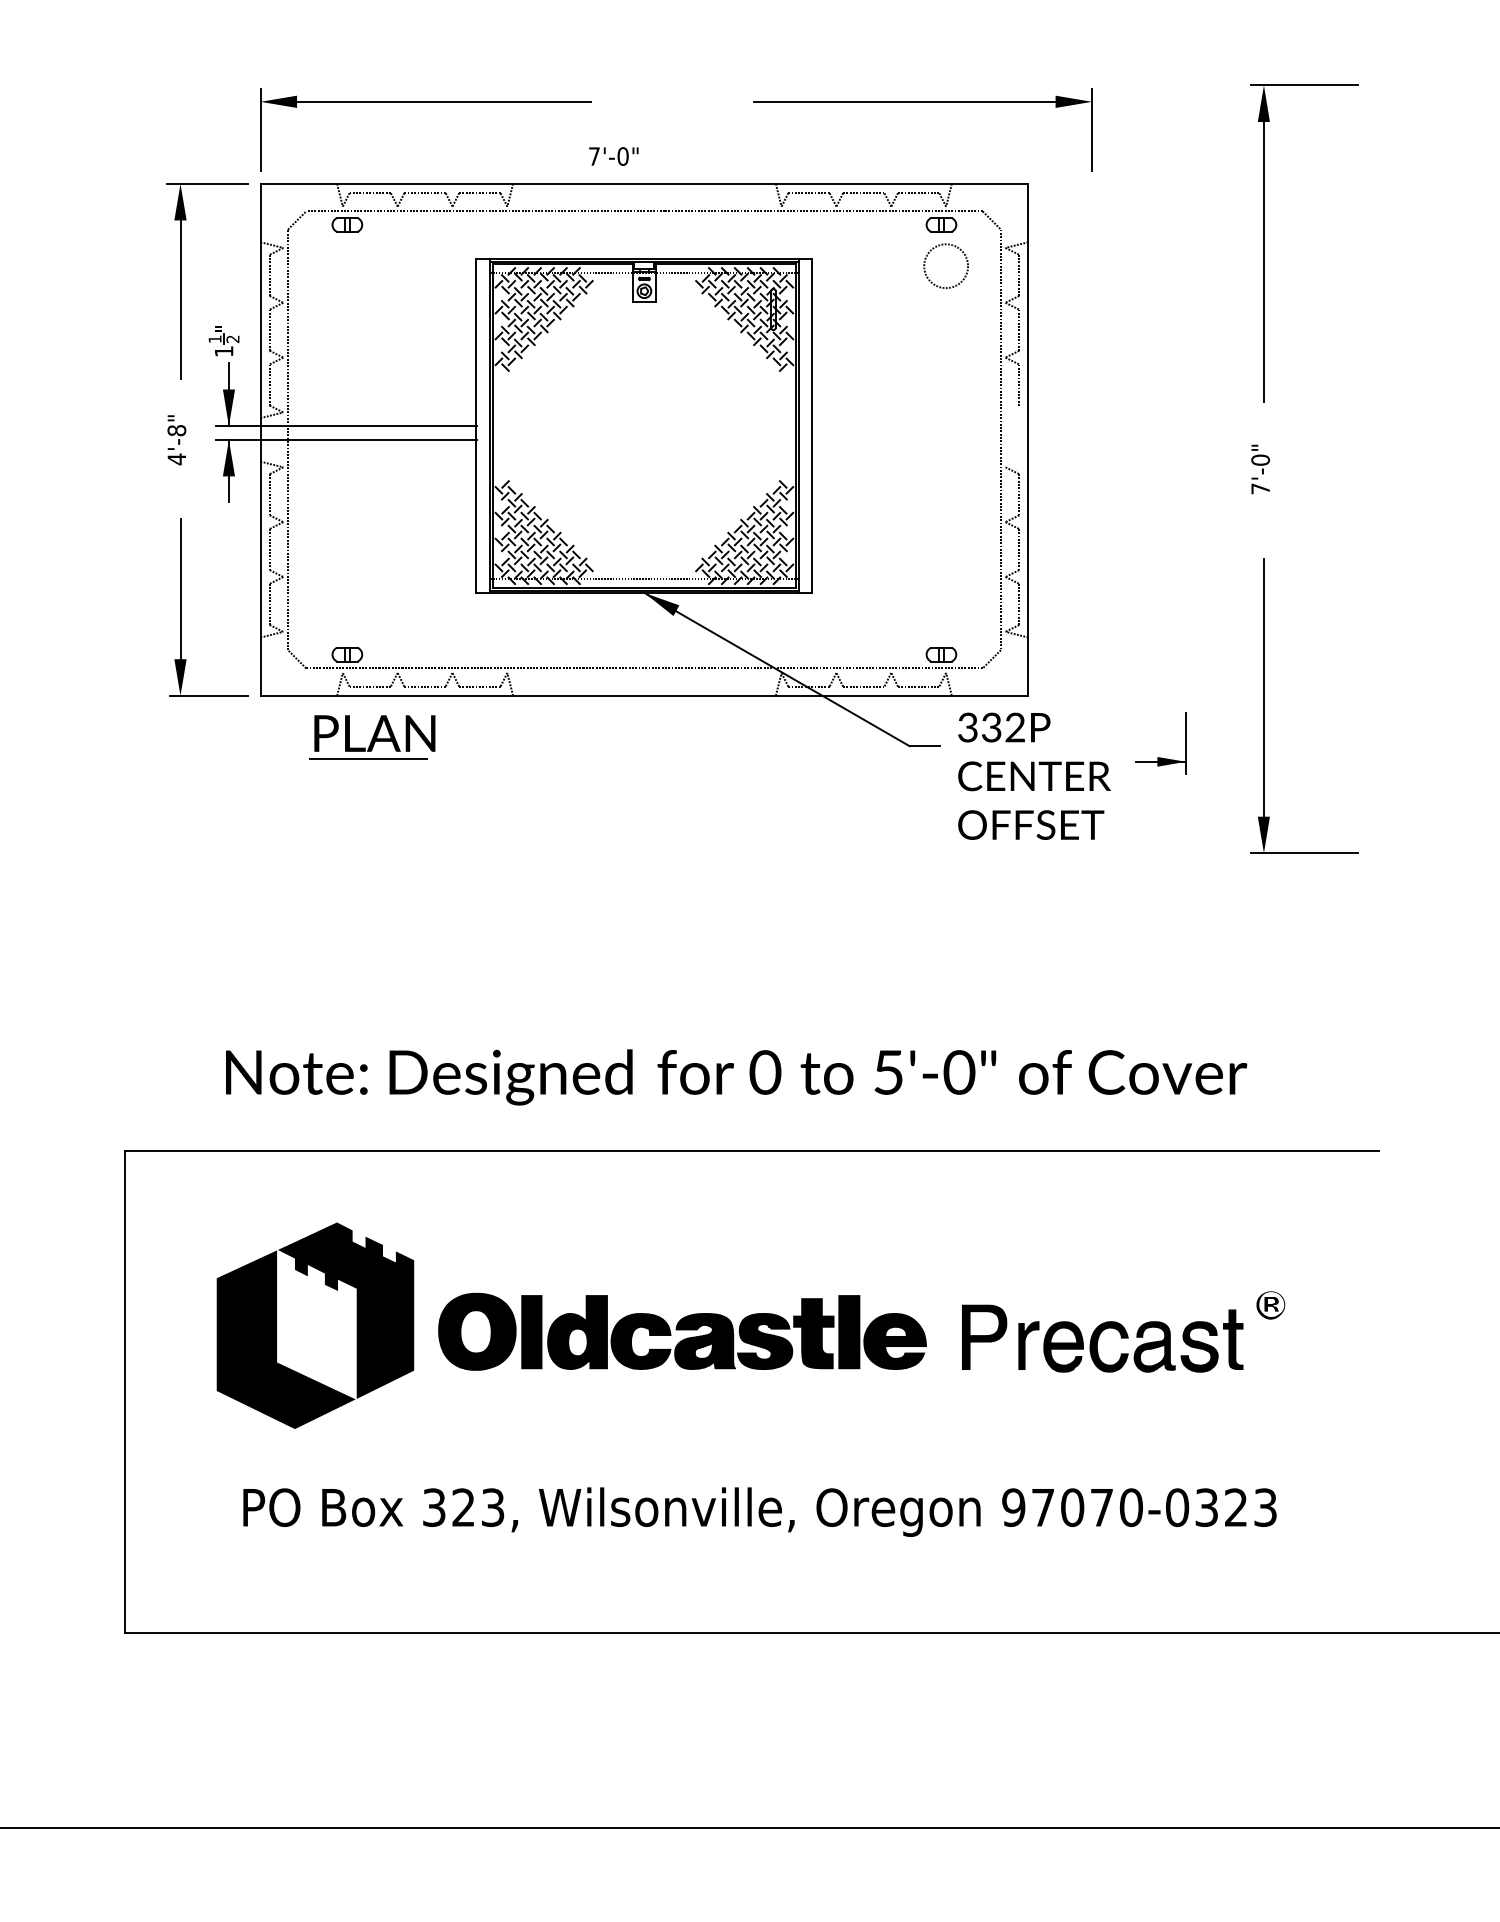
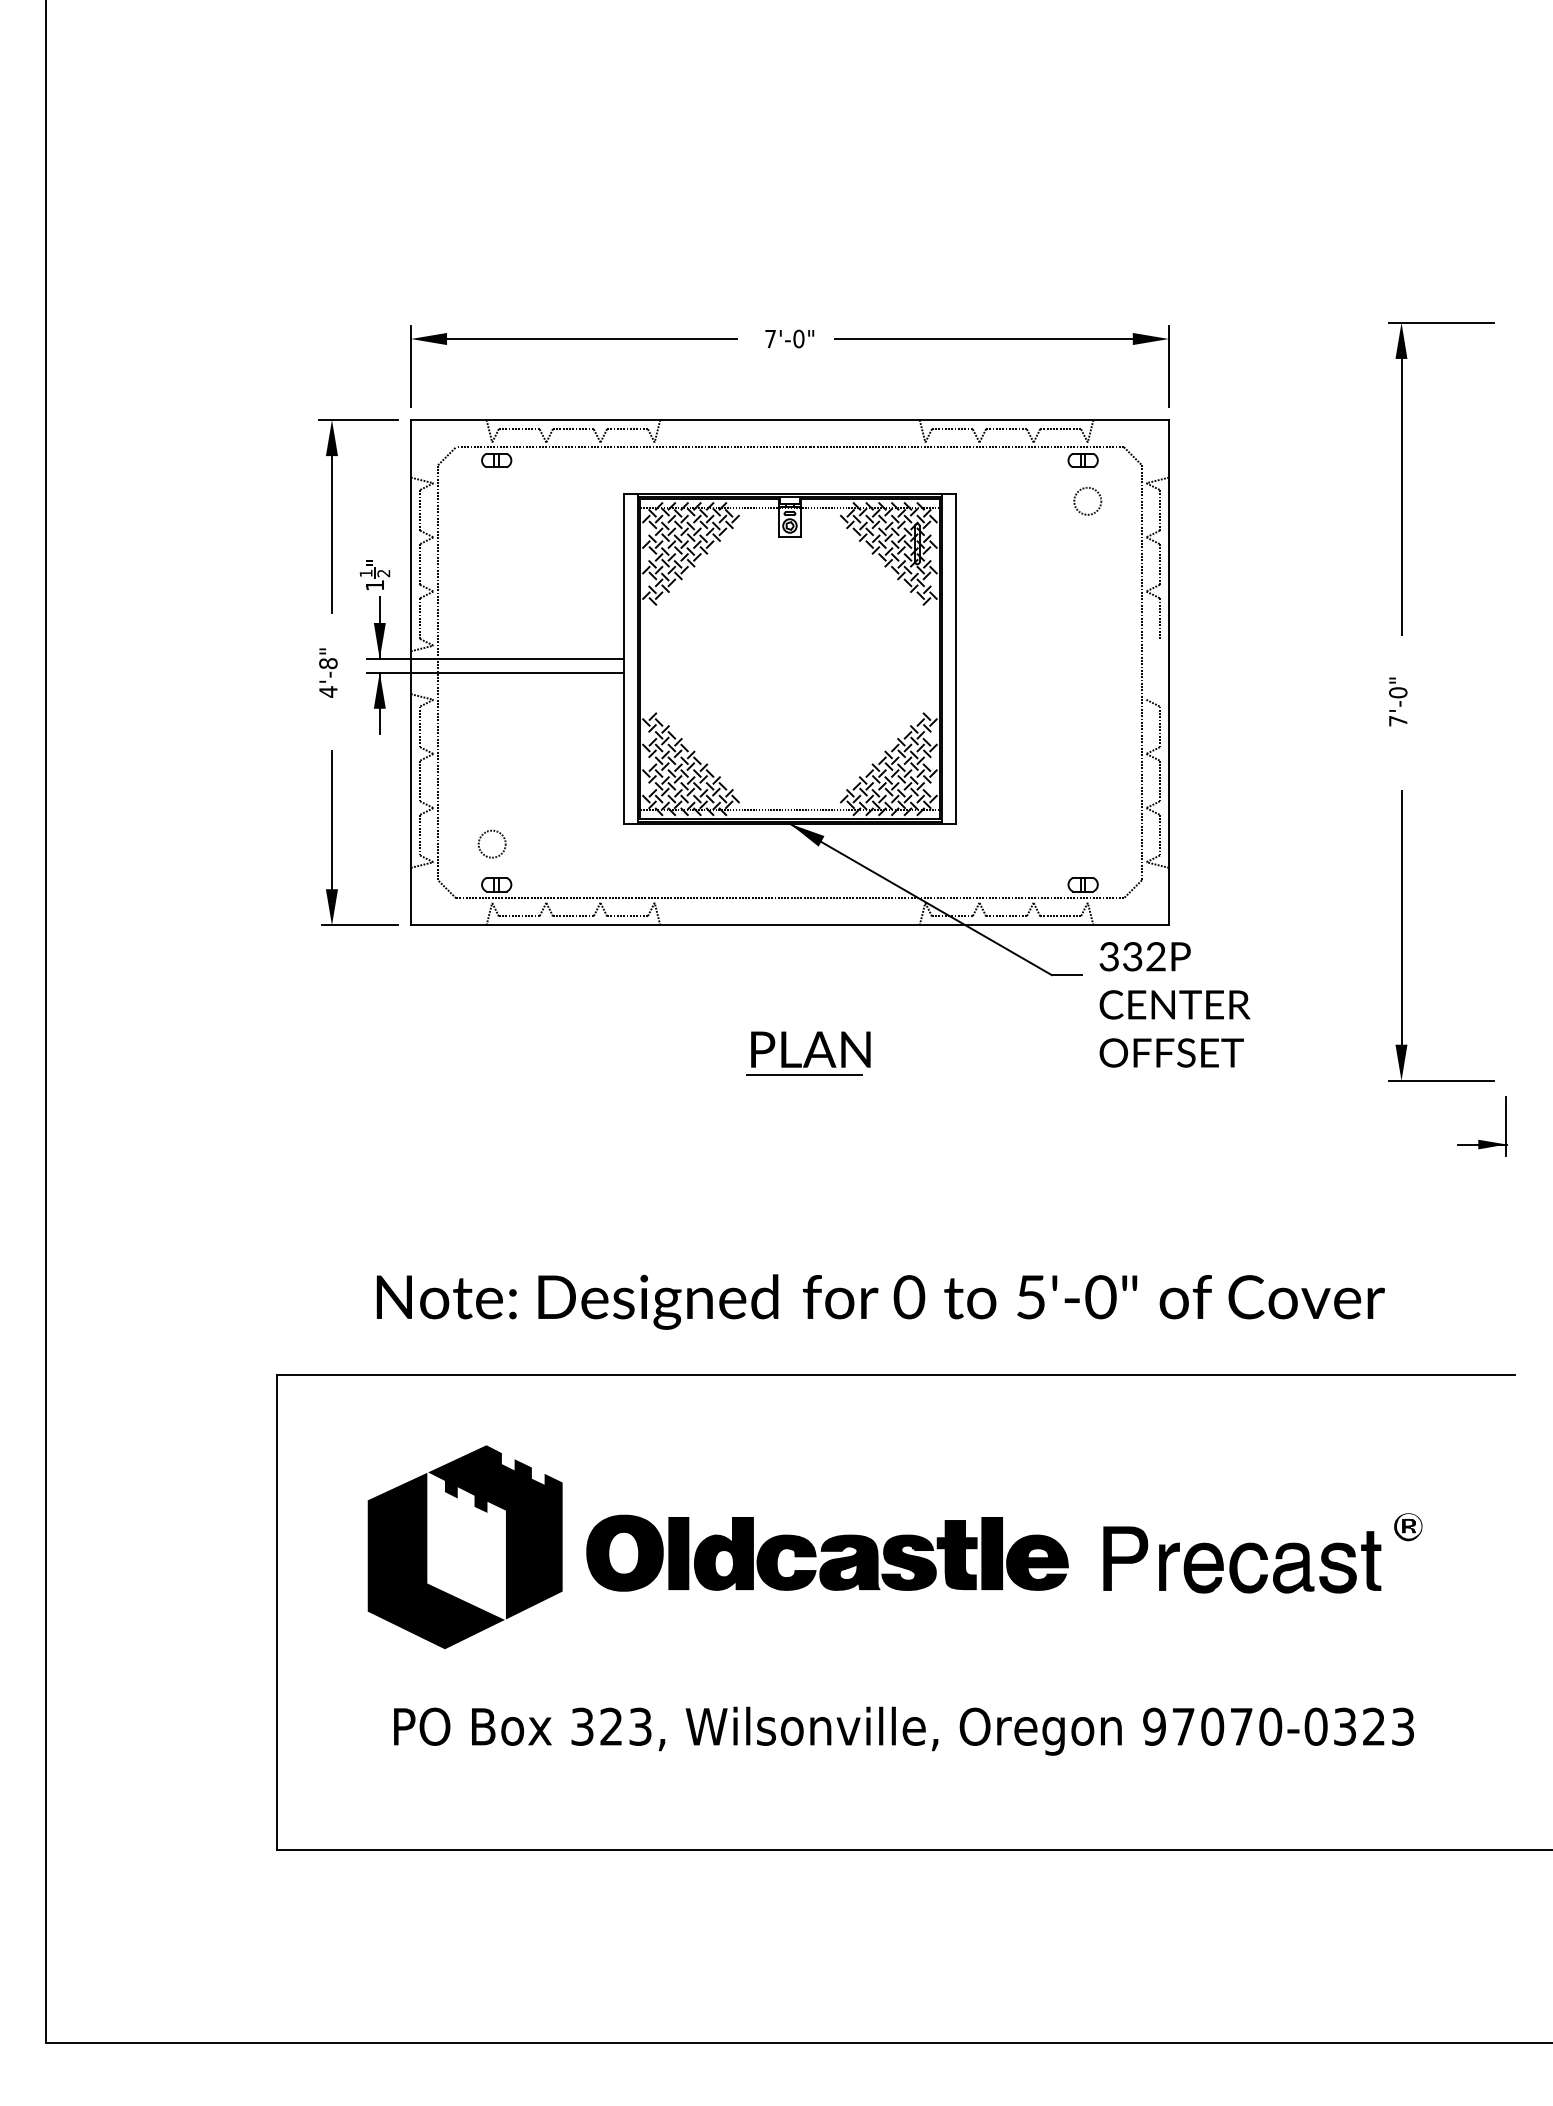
part: (922, 102) -> (1001, 339), moved
text: (613, 156) -> (789, 338), moved
circle: (945, 265) -> (1087, 500), size x0.62
circle: (342, 612) -> (491, 843), added
part: (372, 737) -> (808, 1053), moved
part: (1157, 756) -> (1478, 1139), moved

